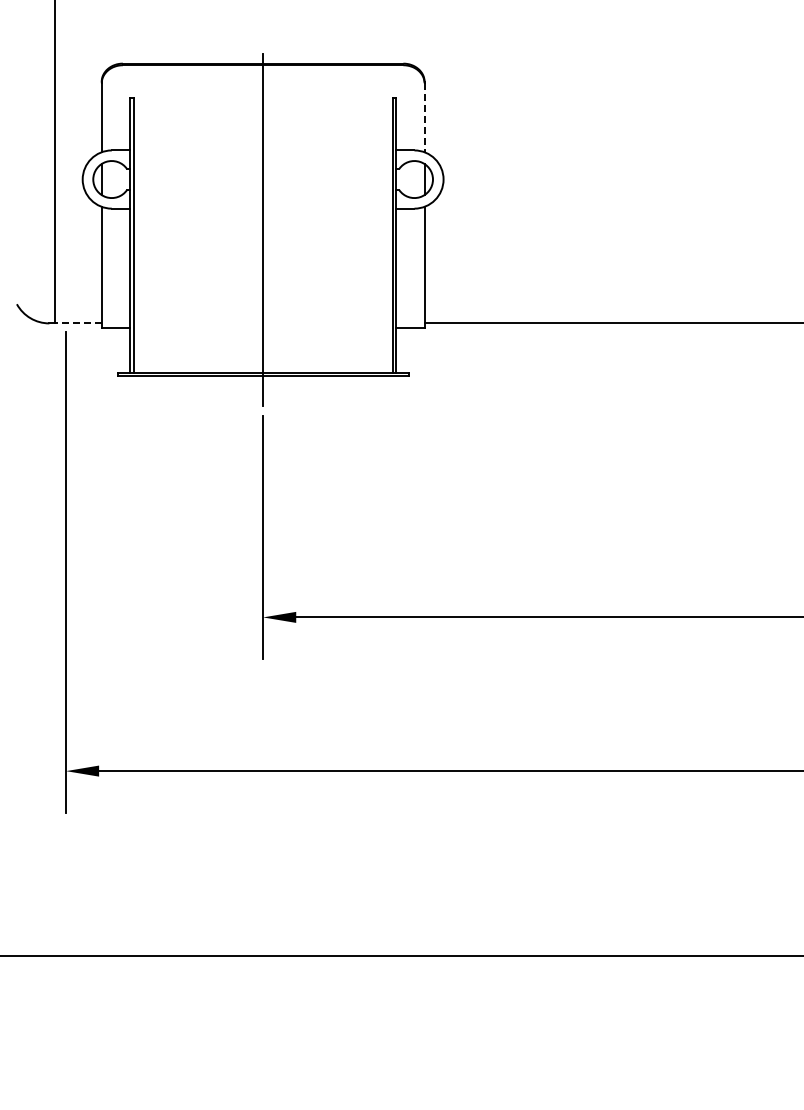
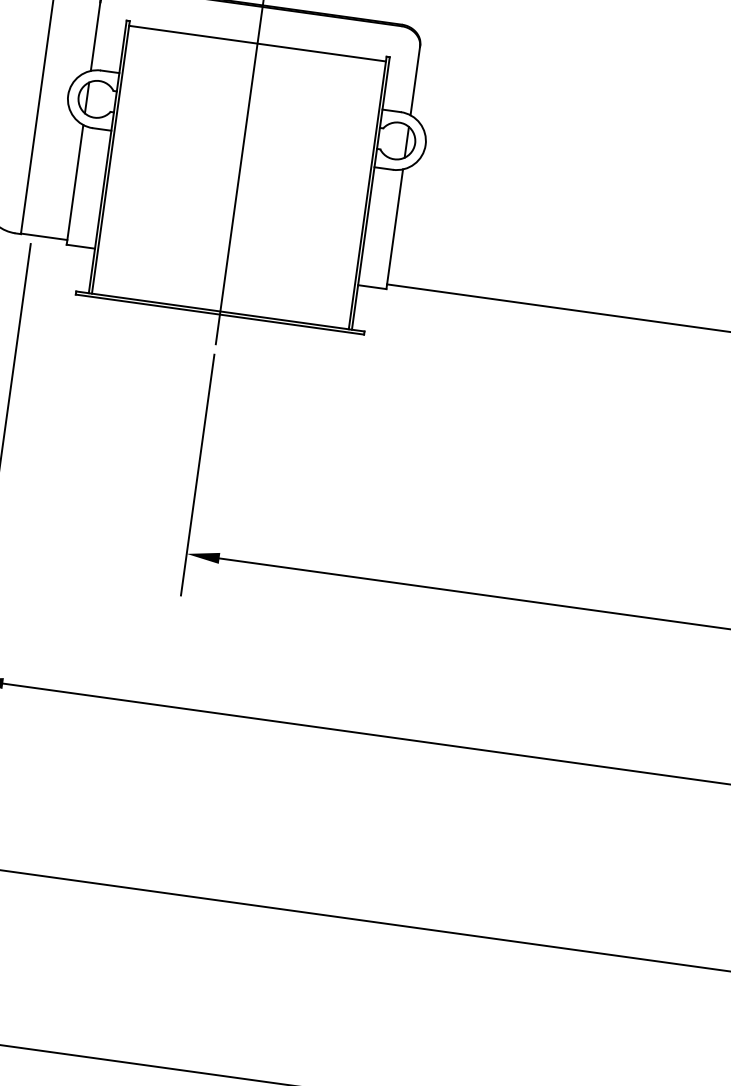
line: (262, 102) -> (256, 43), added
line: (424, 118) -> (415, 81), dashed -> solid
line: (77, 322) -> (43, 236), dashed -> solid

